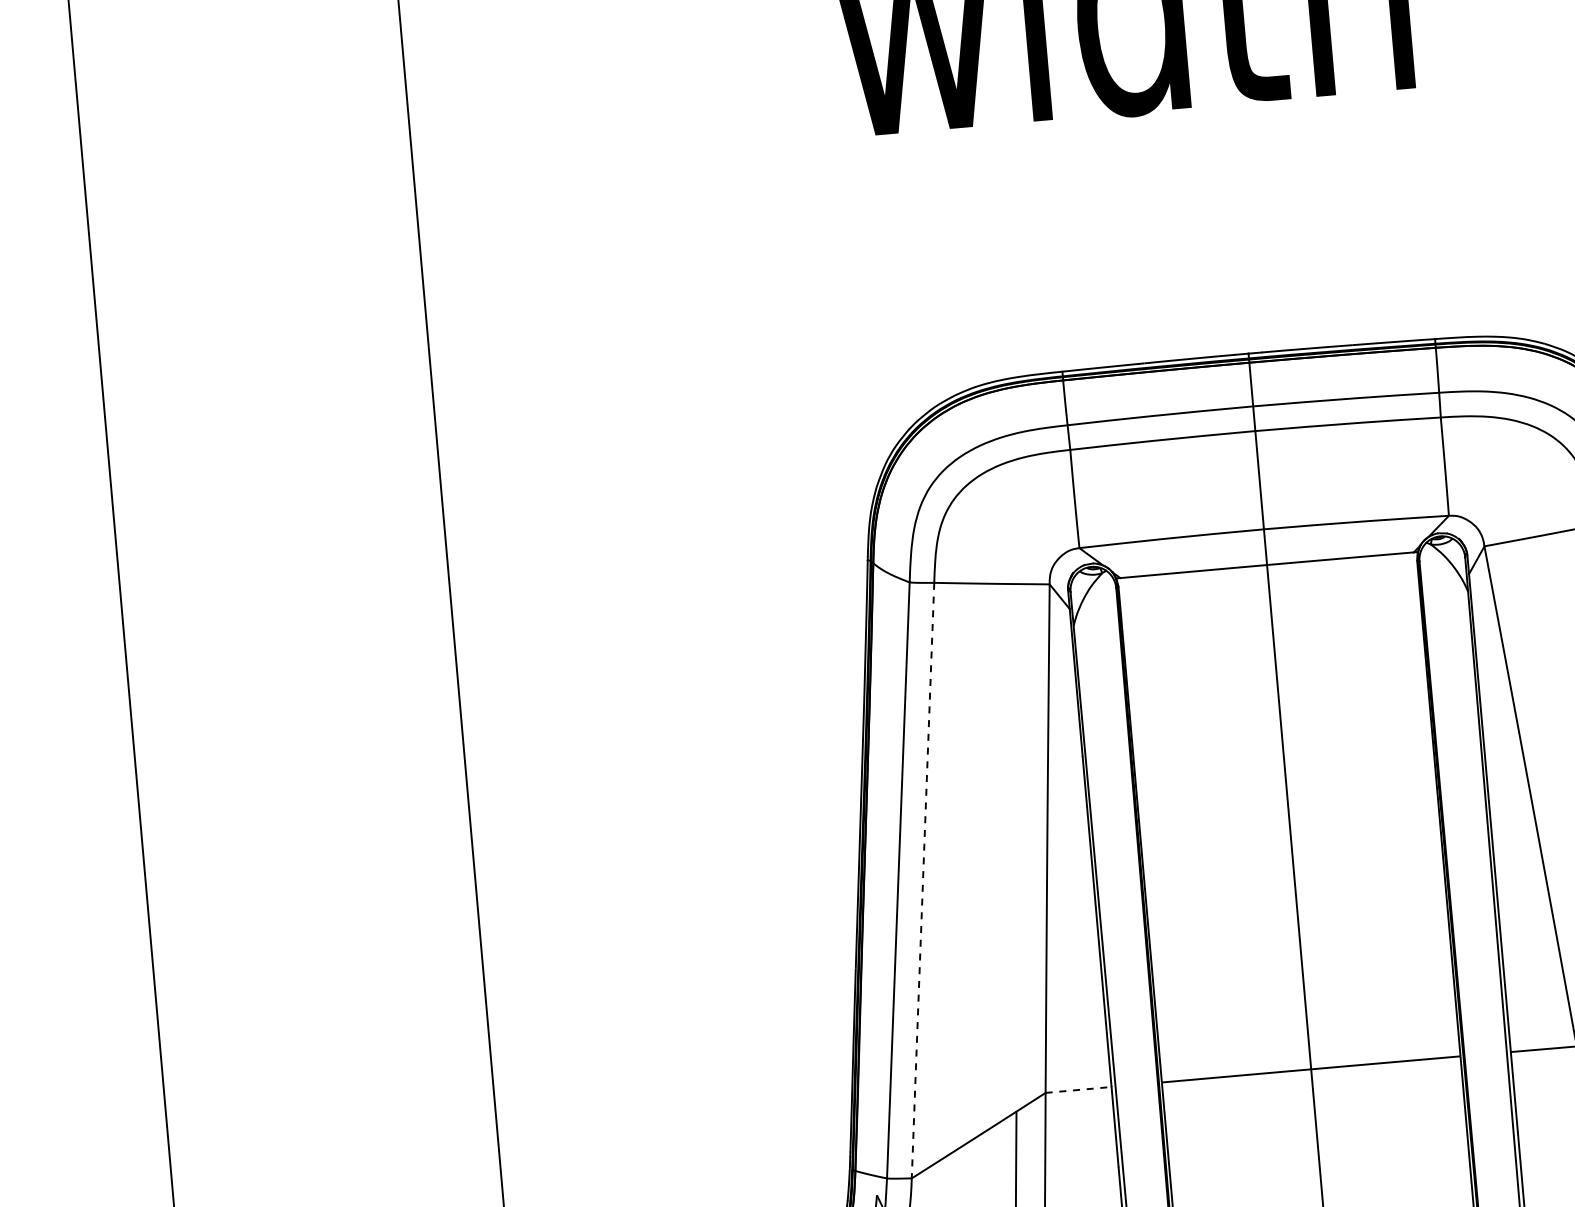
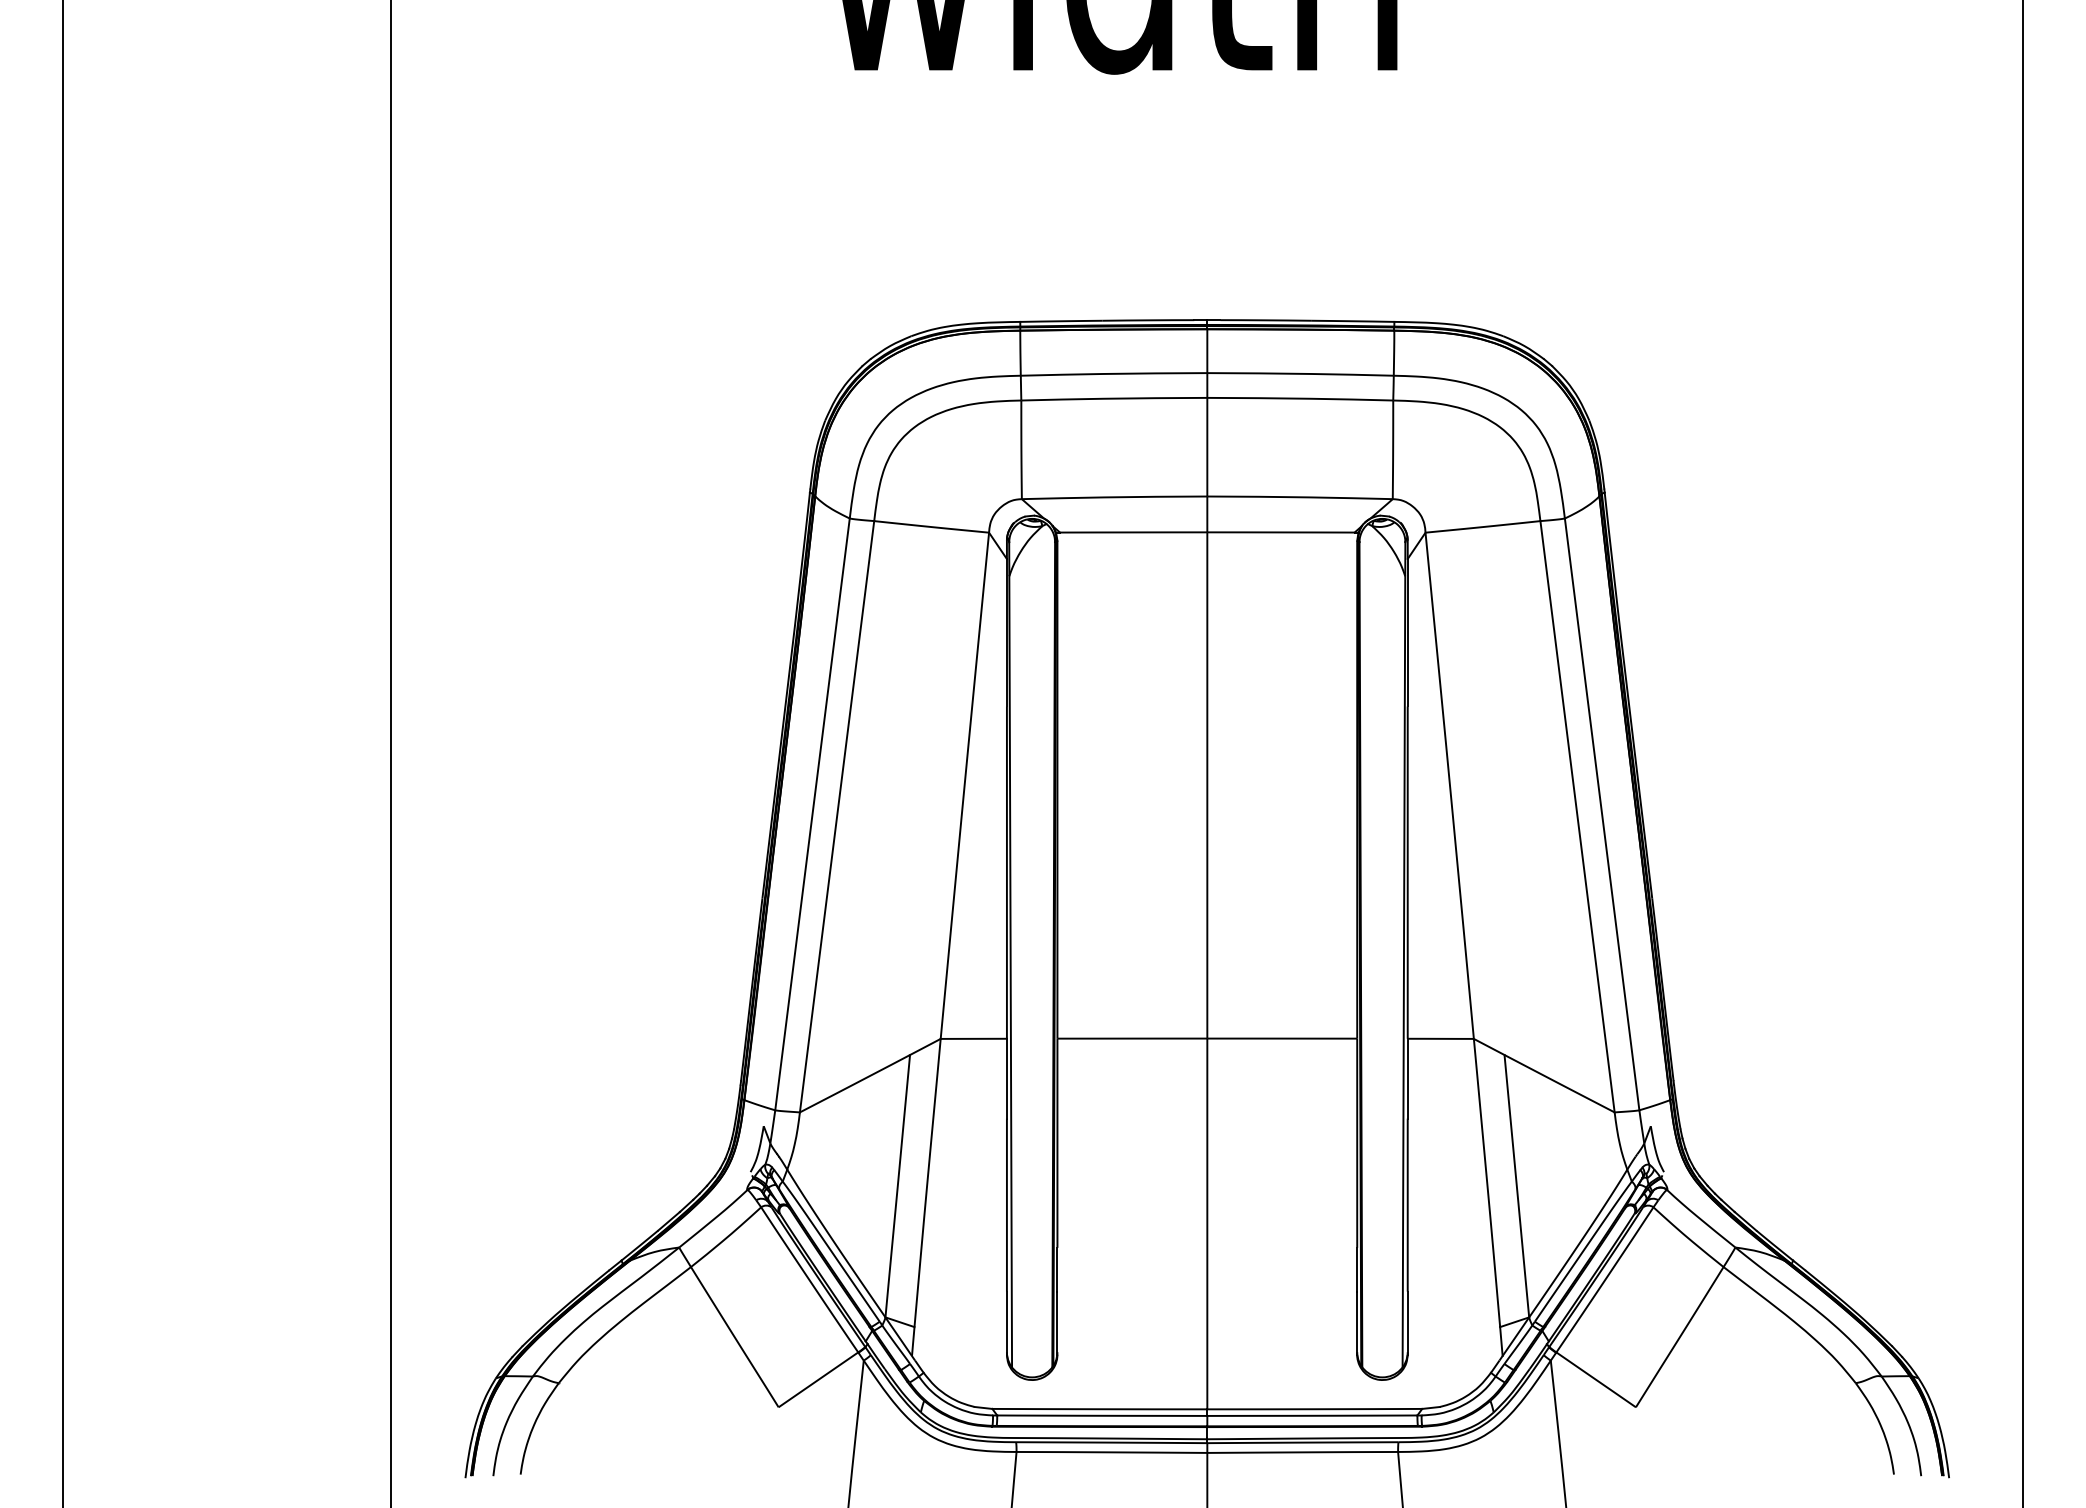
line: (923, 880) -> (837, 816), dashed -> solid
line: (1079, 1089) -> (974, 1038), dashed -> solid

